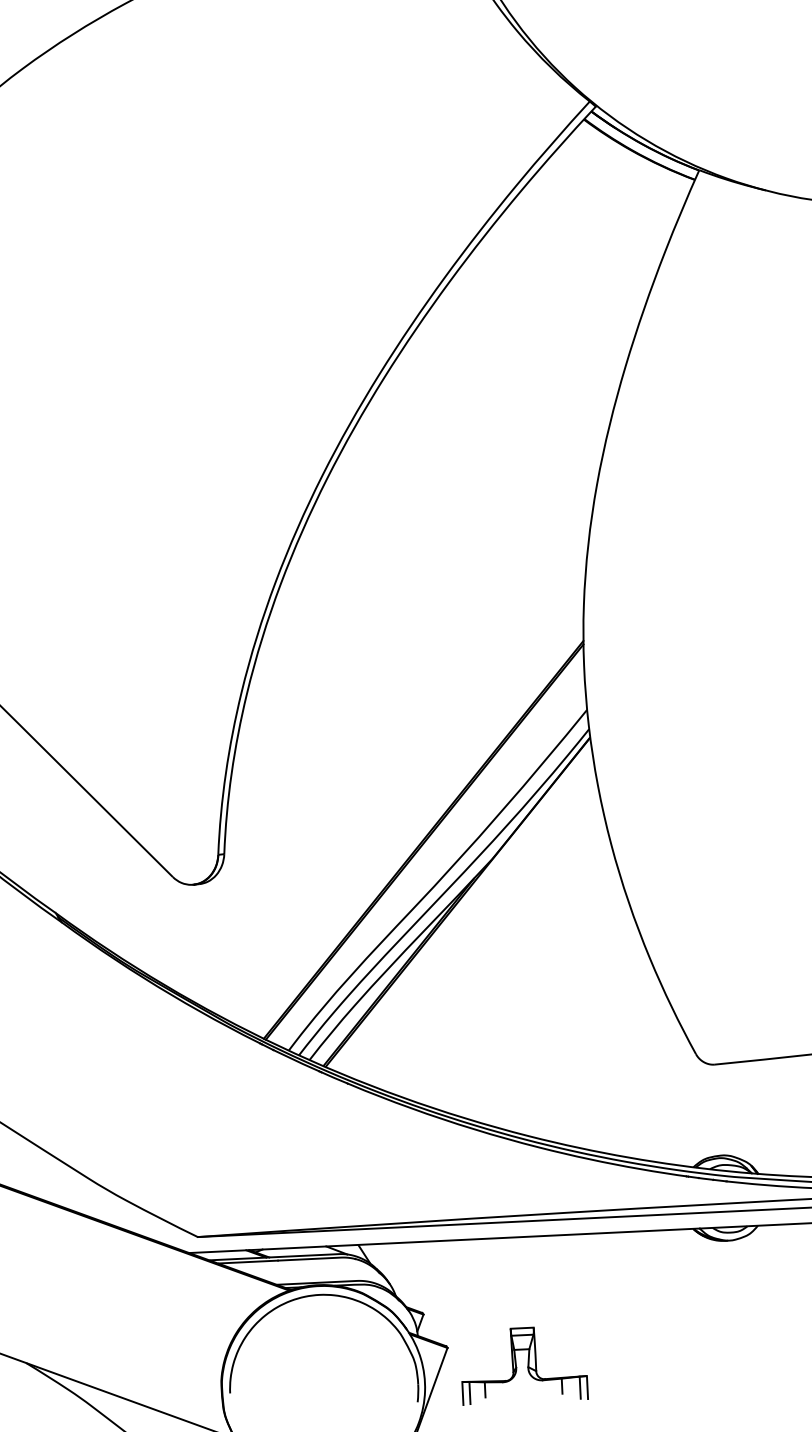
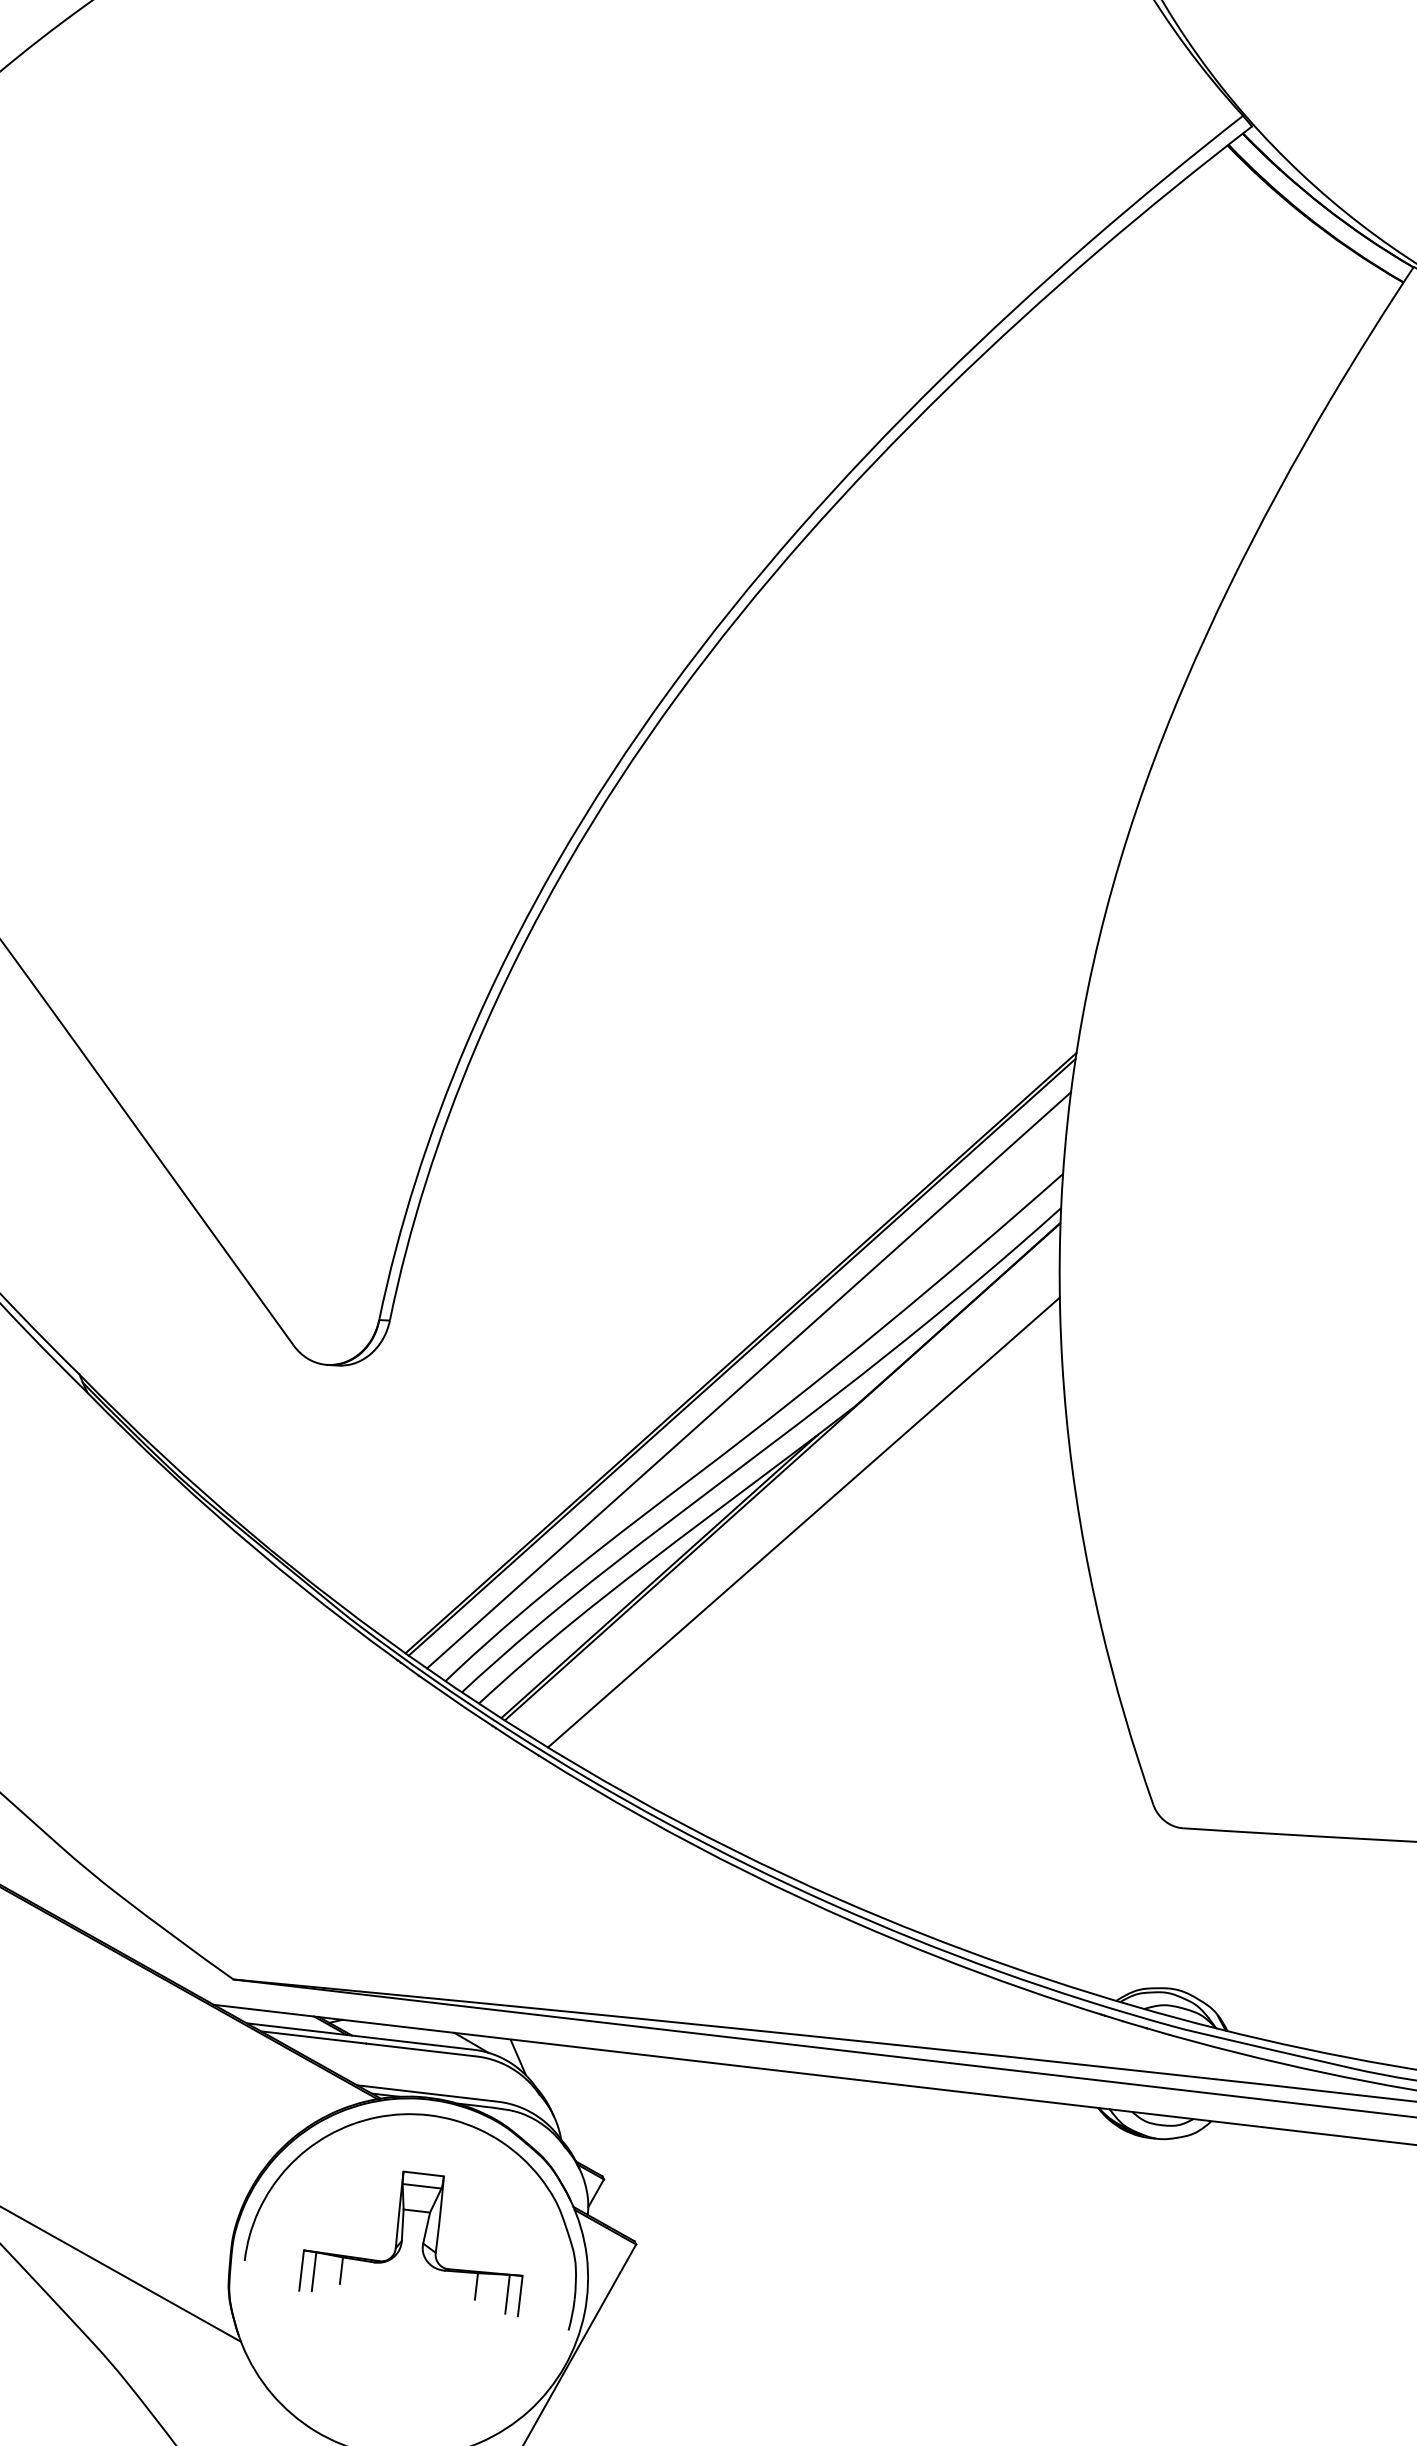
line: (430, 854) -> (748, 1380), added
line: (474, 928) -> (803, 1522), added
part: (524, 1365) -> (416, 2239), moved

